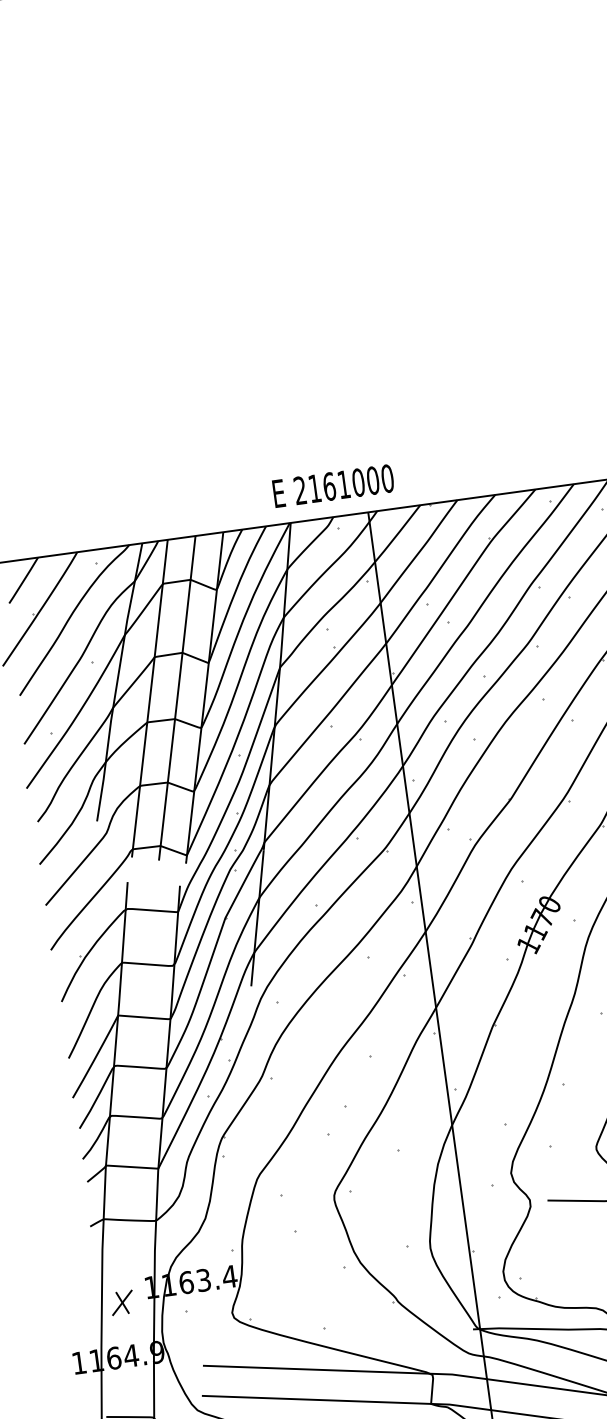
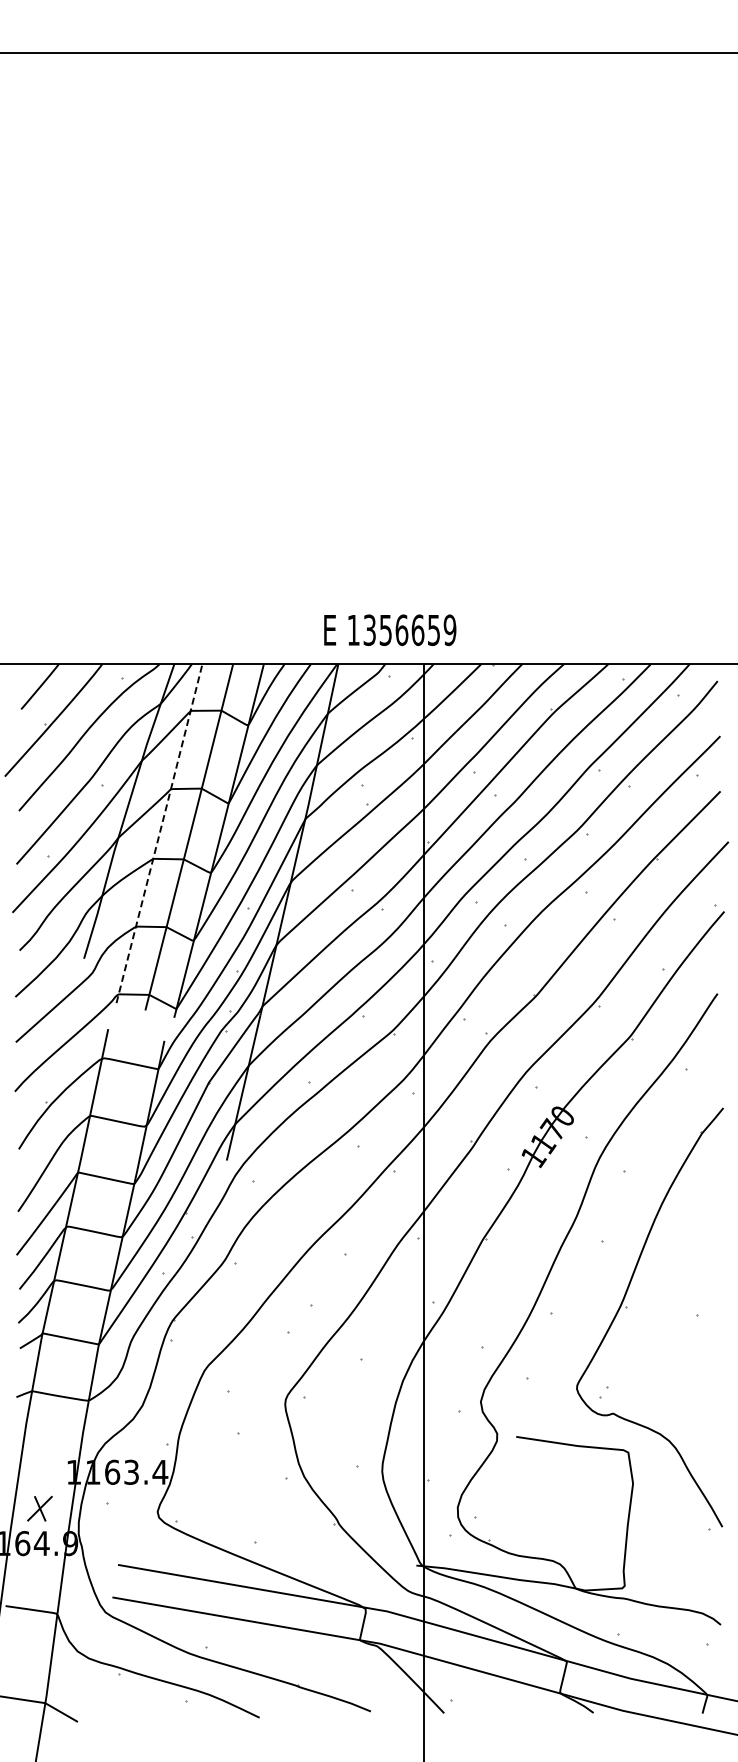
text: (343, 484) -> (401, 630), 2161000 -> 1356659
line: (149, 697) -> (159, 832), solid -> dashed
part: (121, 1302) -> (39, 1508), moved

